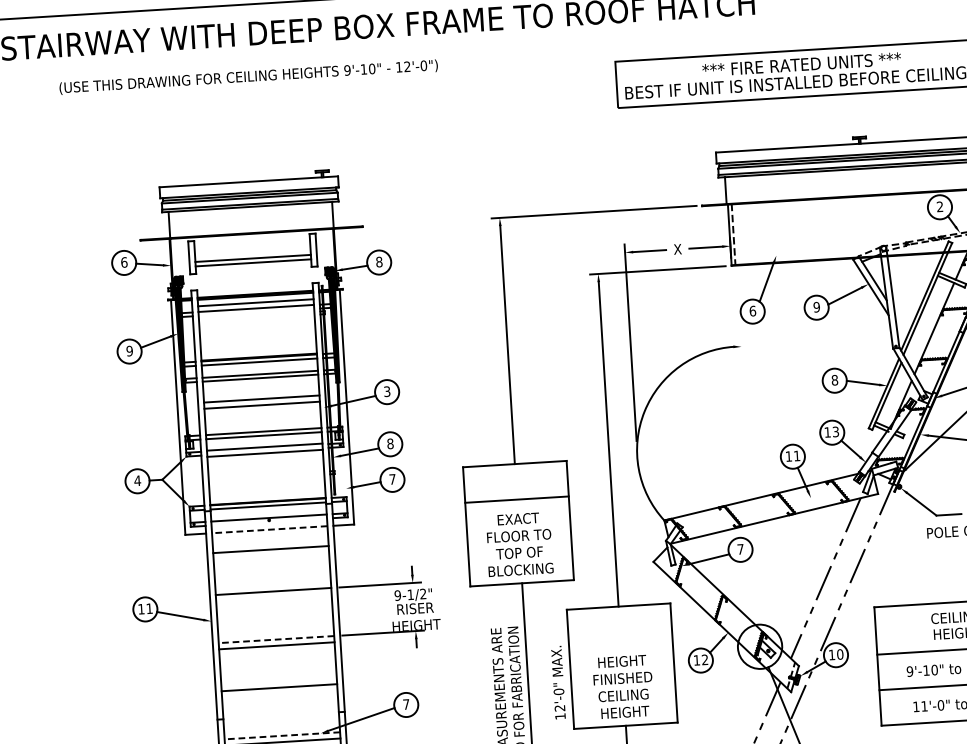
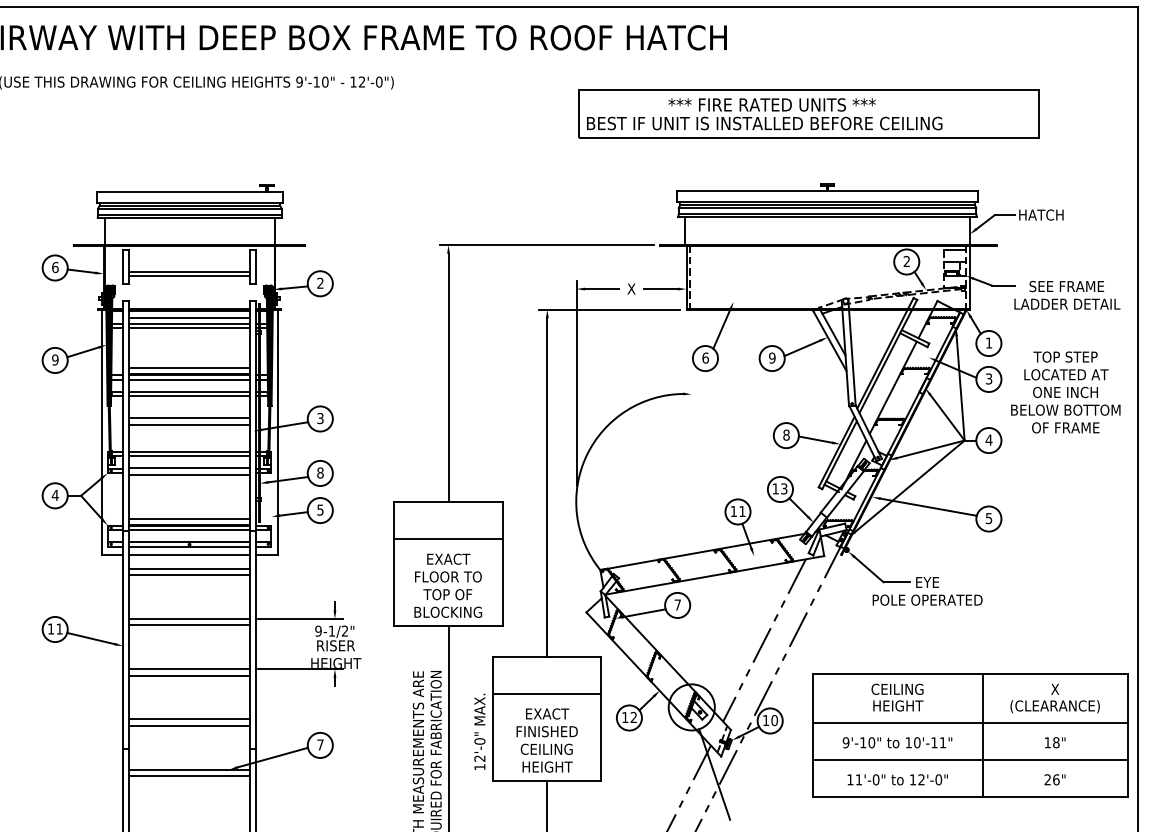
text: (379, 261) -> (320, 282), 8 -> 2
line: (256, 312) -> (189, 327), added
line: (258, 351) -> (189, 368), added
text: (392, 478) -> (320, 509), 7 -> 5
line: (267, 495) -> (189, 518), added
line: (269, 521) -> (189, 546), added
line: (269, 529) -> (189, 554), dashed -> solid
line: (270, 543) -> (189, 568), added
line: (273, 597) -> (189, 625), added
line: (276, 639) -> (189, 669), dashed -> solid
line: (620, 641) -> (547, 693), added
text: (622, 661) -> (547, 713), HEIGHT -> EXACT
line: (279, 693) -> (189, 725), added
line: (282, 735) -> (189, 769), dashed -> solid

